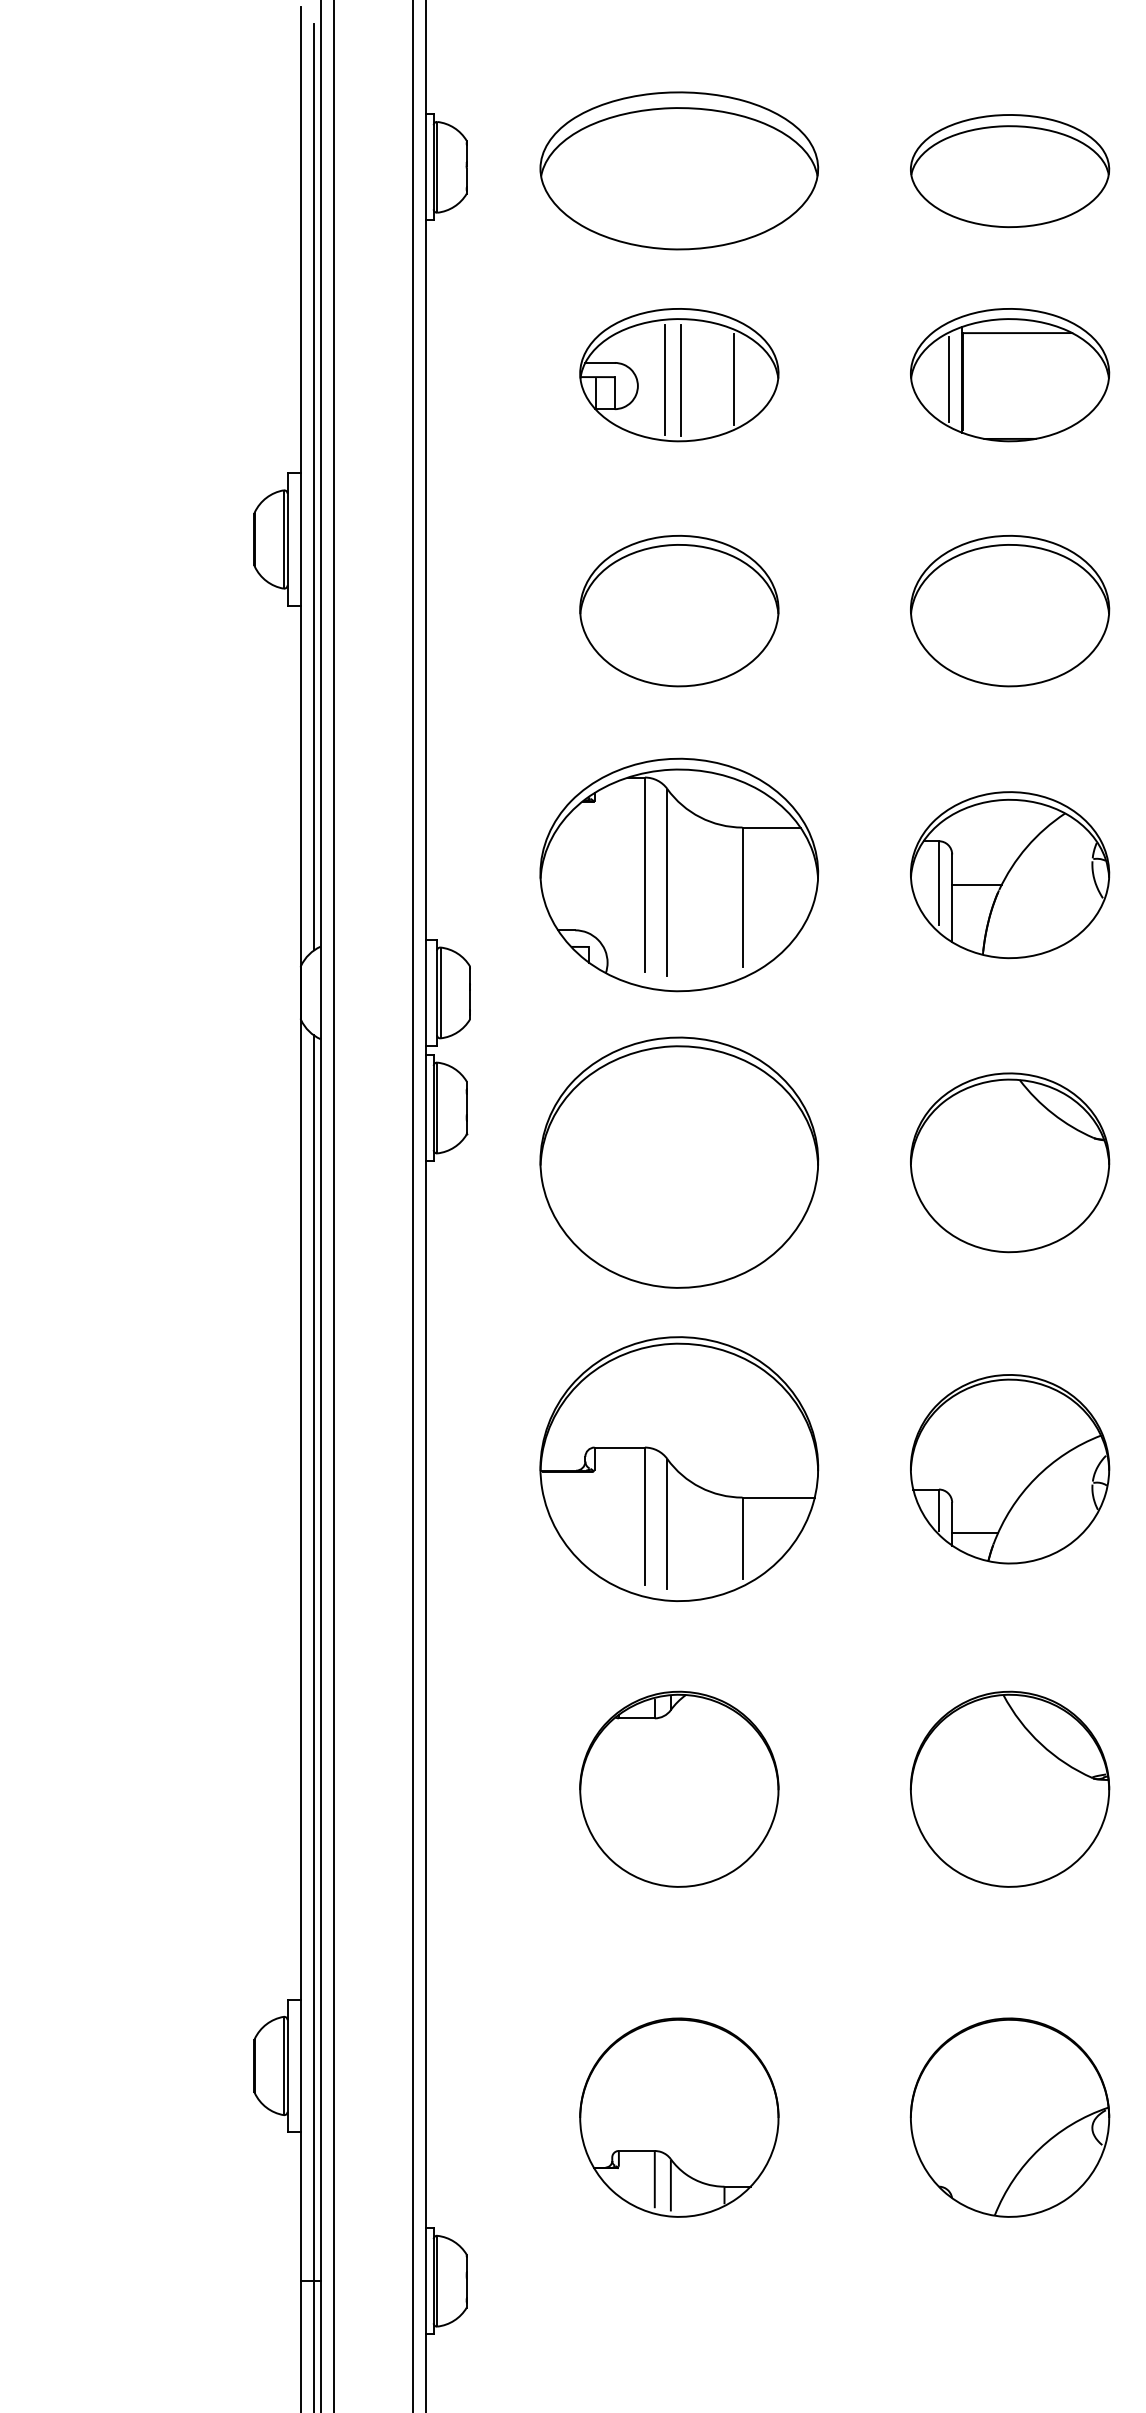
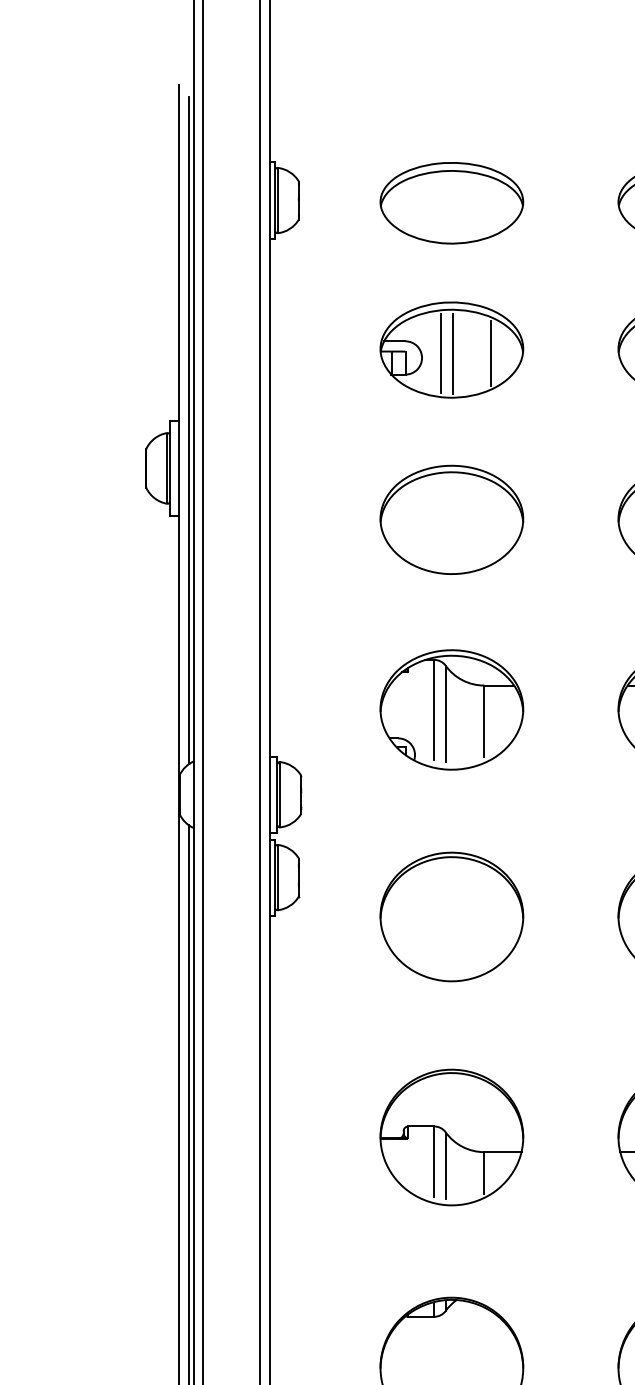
part: (679, 171) -> (451, 203), size x0.71
part: (679, 875) -> (451, 710), size x0.71
part: (679, 1162) -> (451, 916), size x0.71
part: (679, 1469) -> (451, 1137), size x0.71

